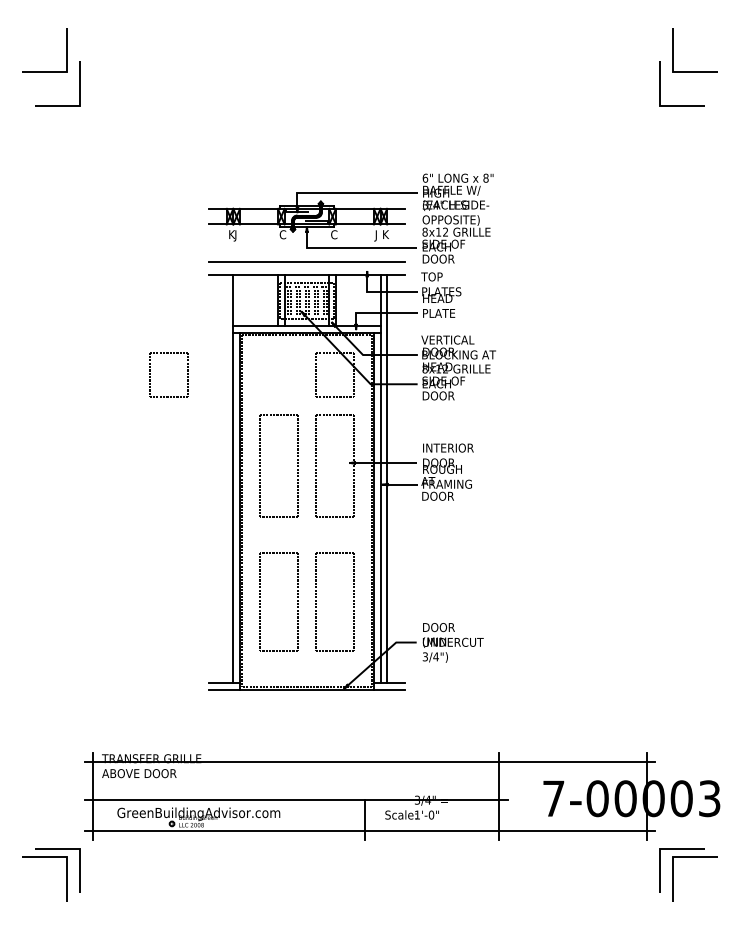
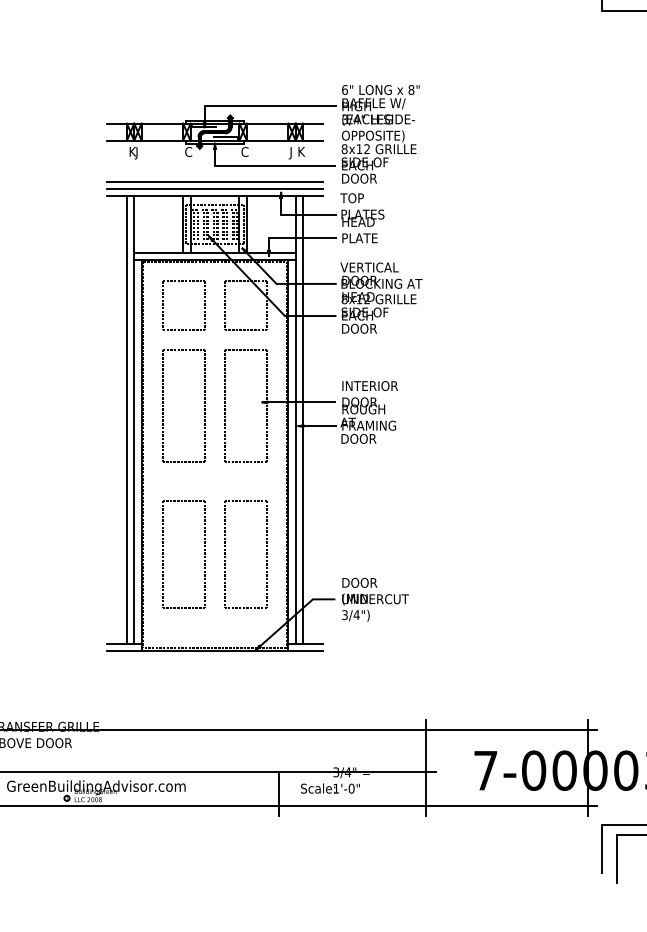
line: (306, 268) -> (214, 189), added
part: (150, 374) -> (164, 305), moved
line: (226, 479) -> (126, 420), added

